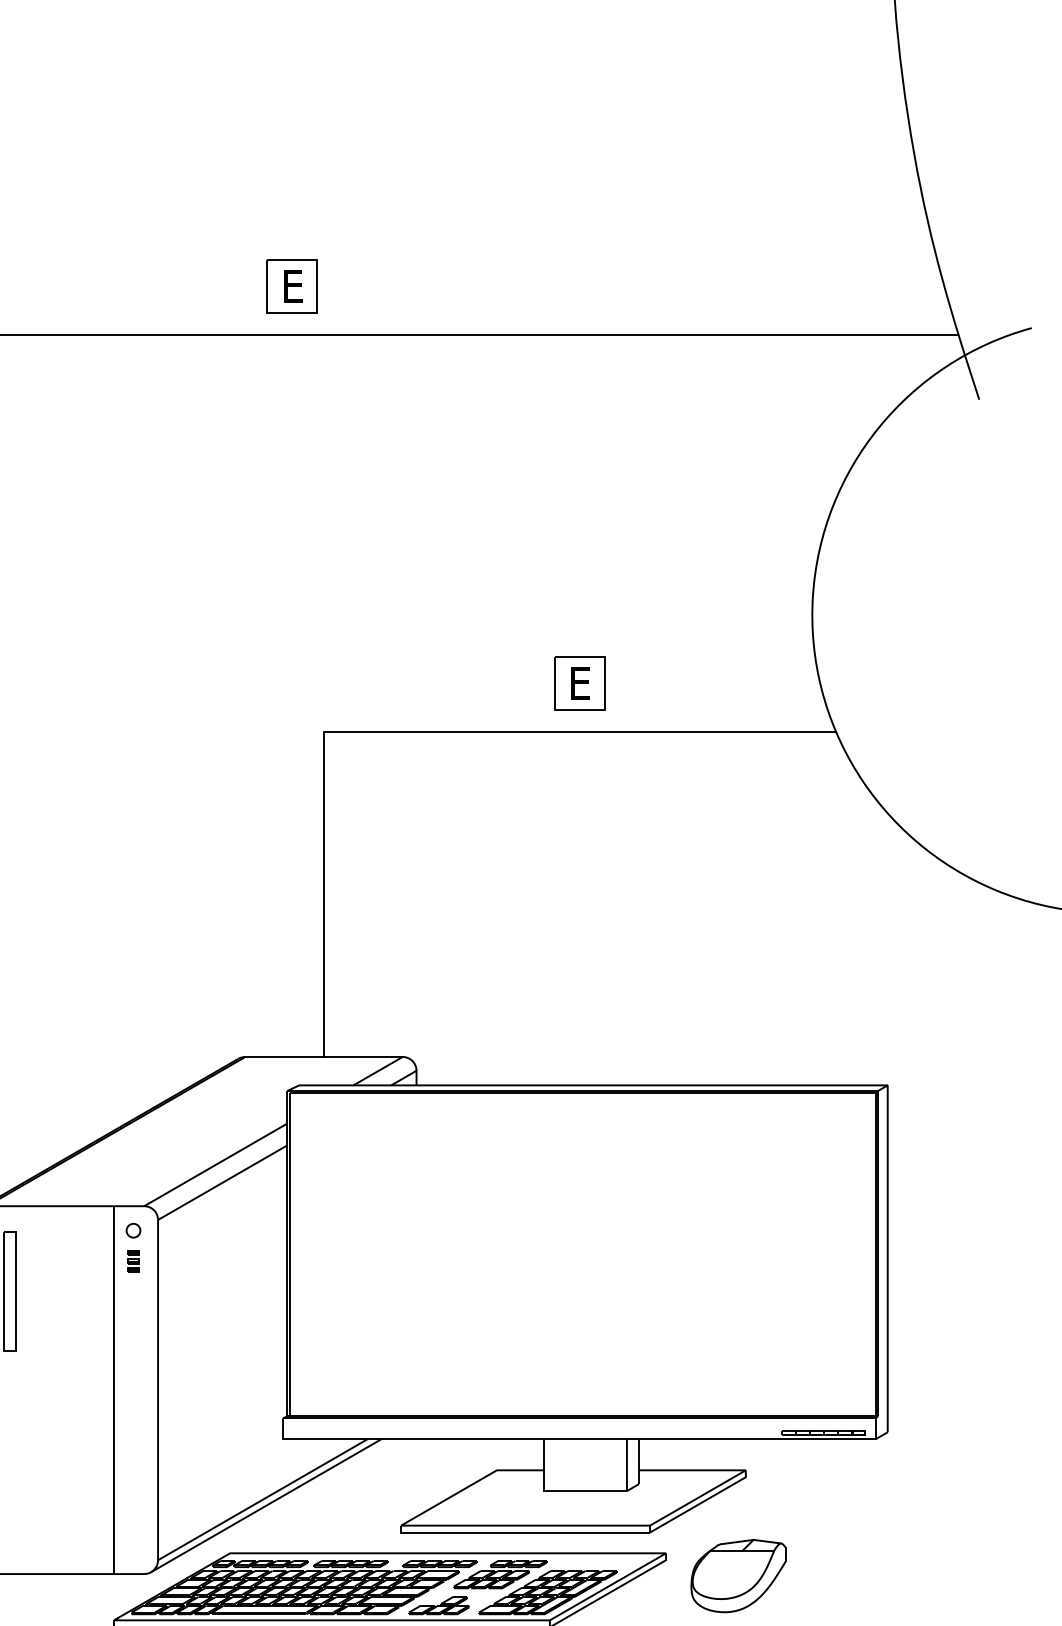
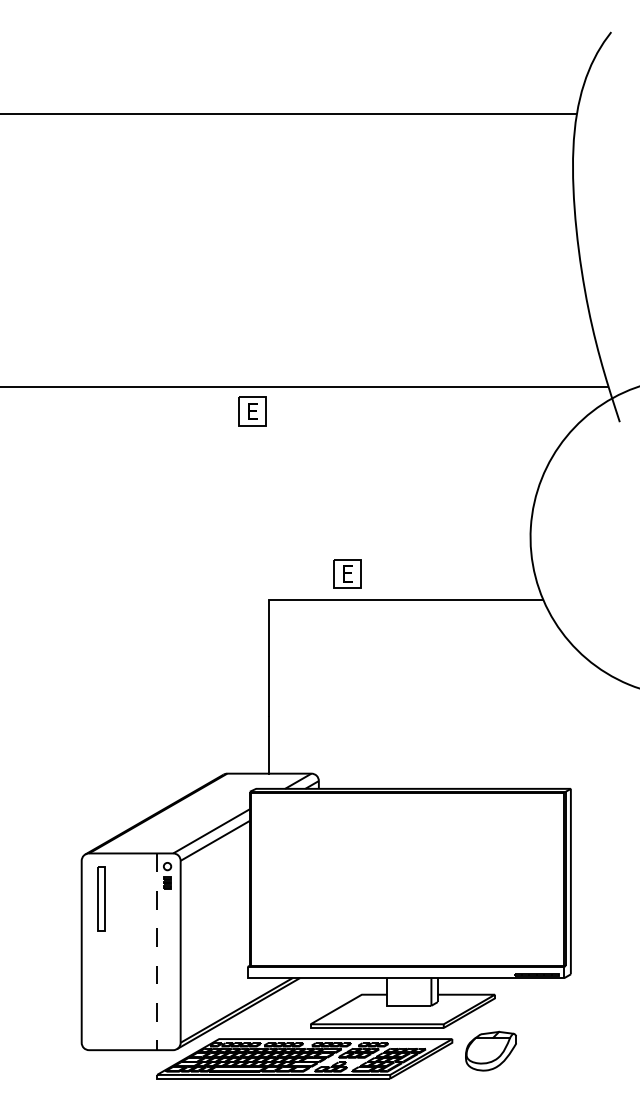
part: (292, 286) -> (252, 411), moved
part: (580, 682) -> (347, 573), moved
line: (114, 1391) -> (157, 952), solid -> dashed

